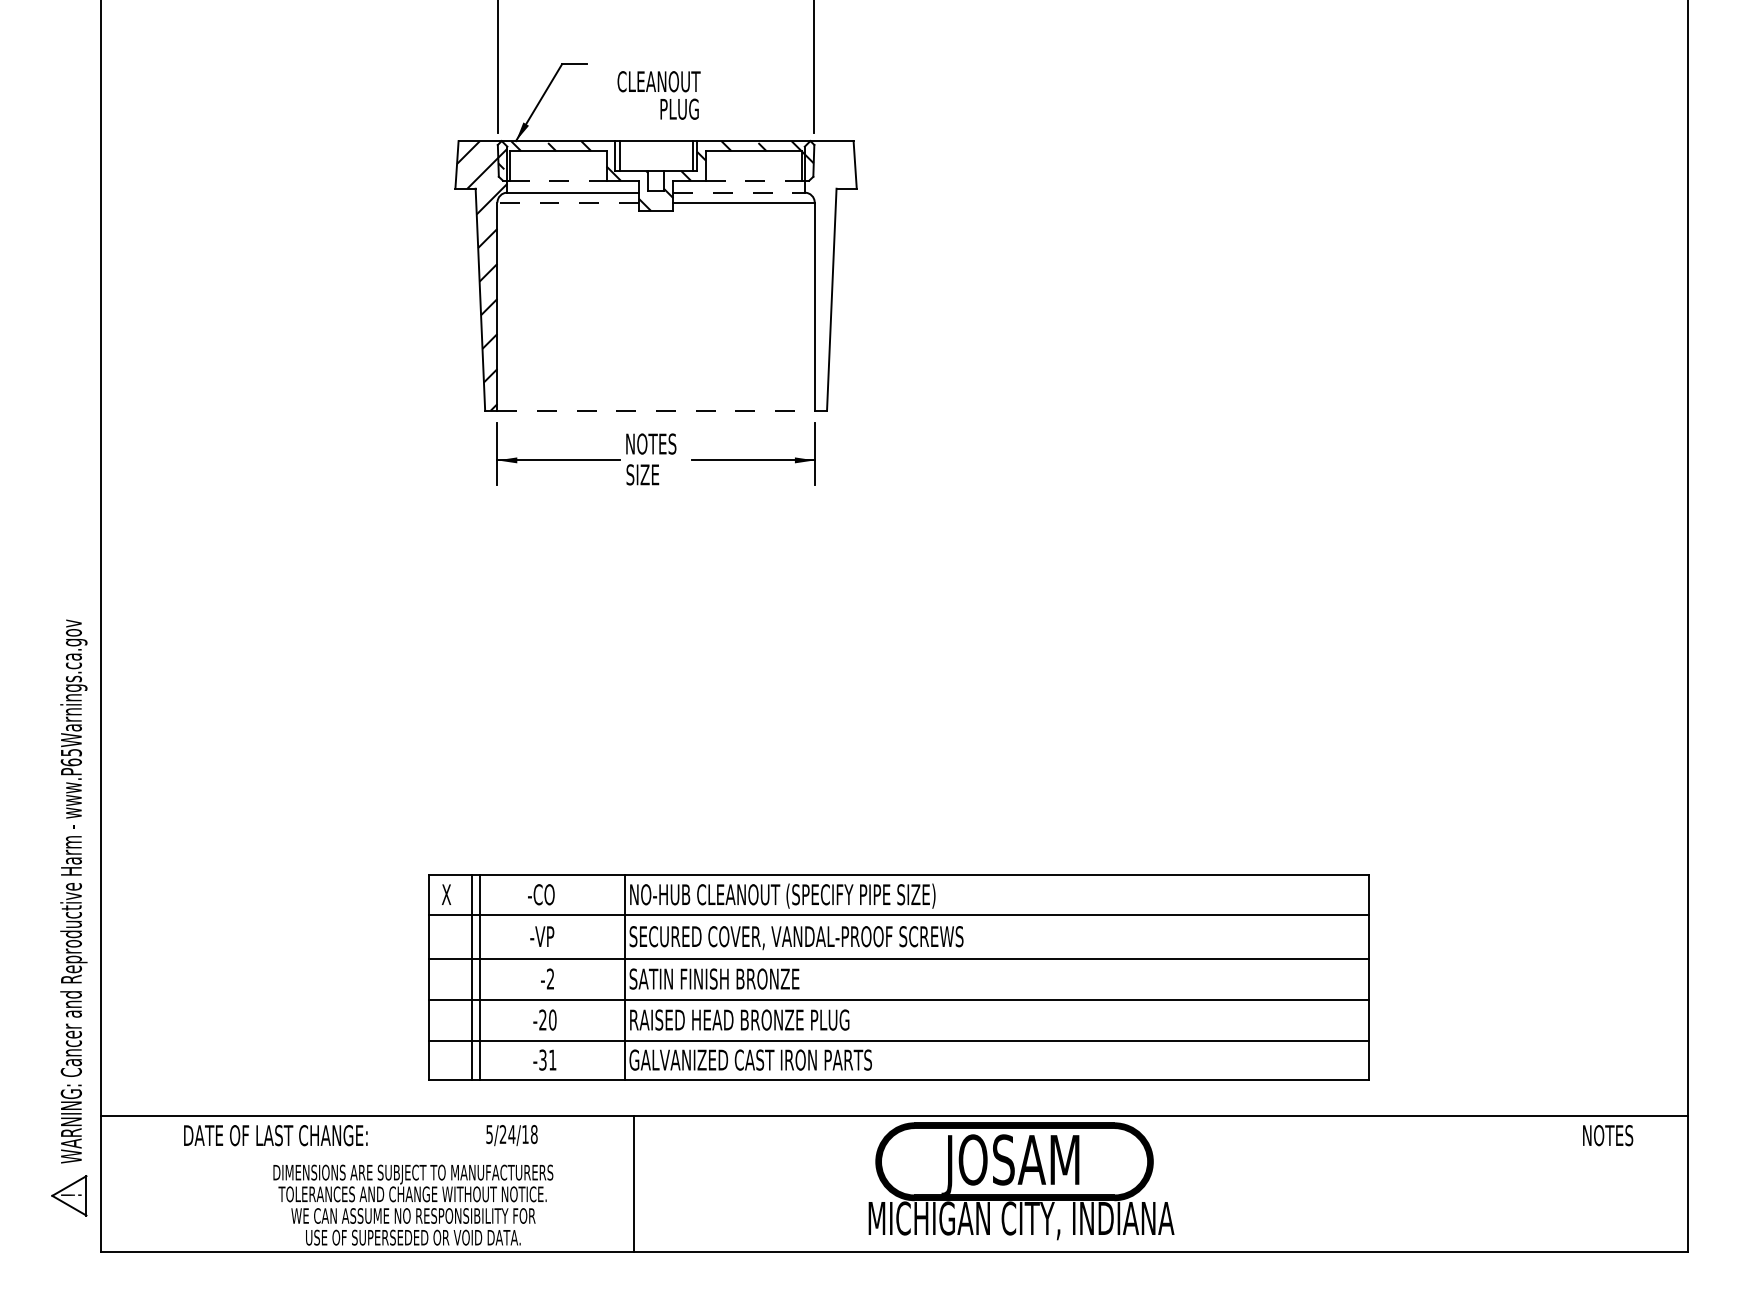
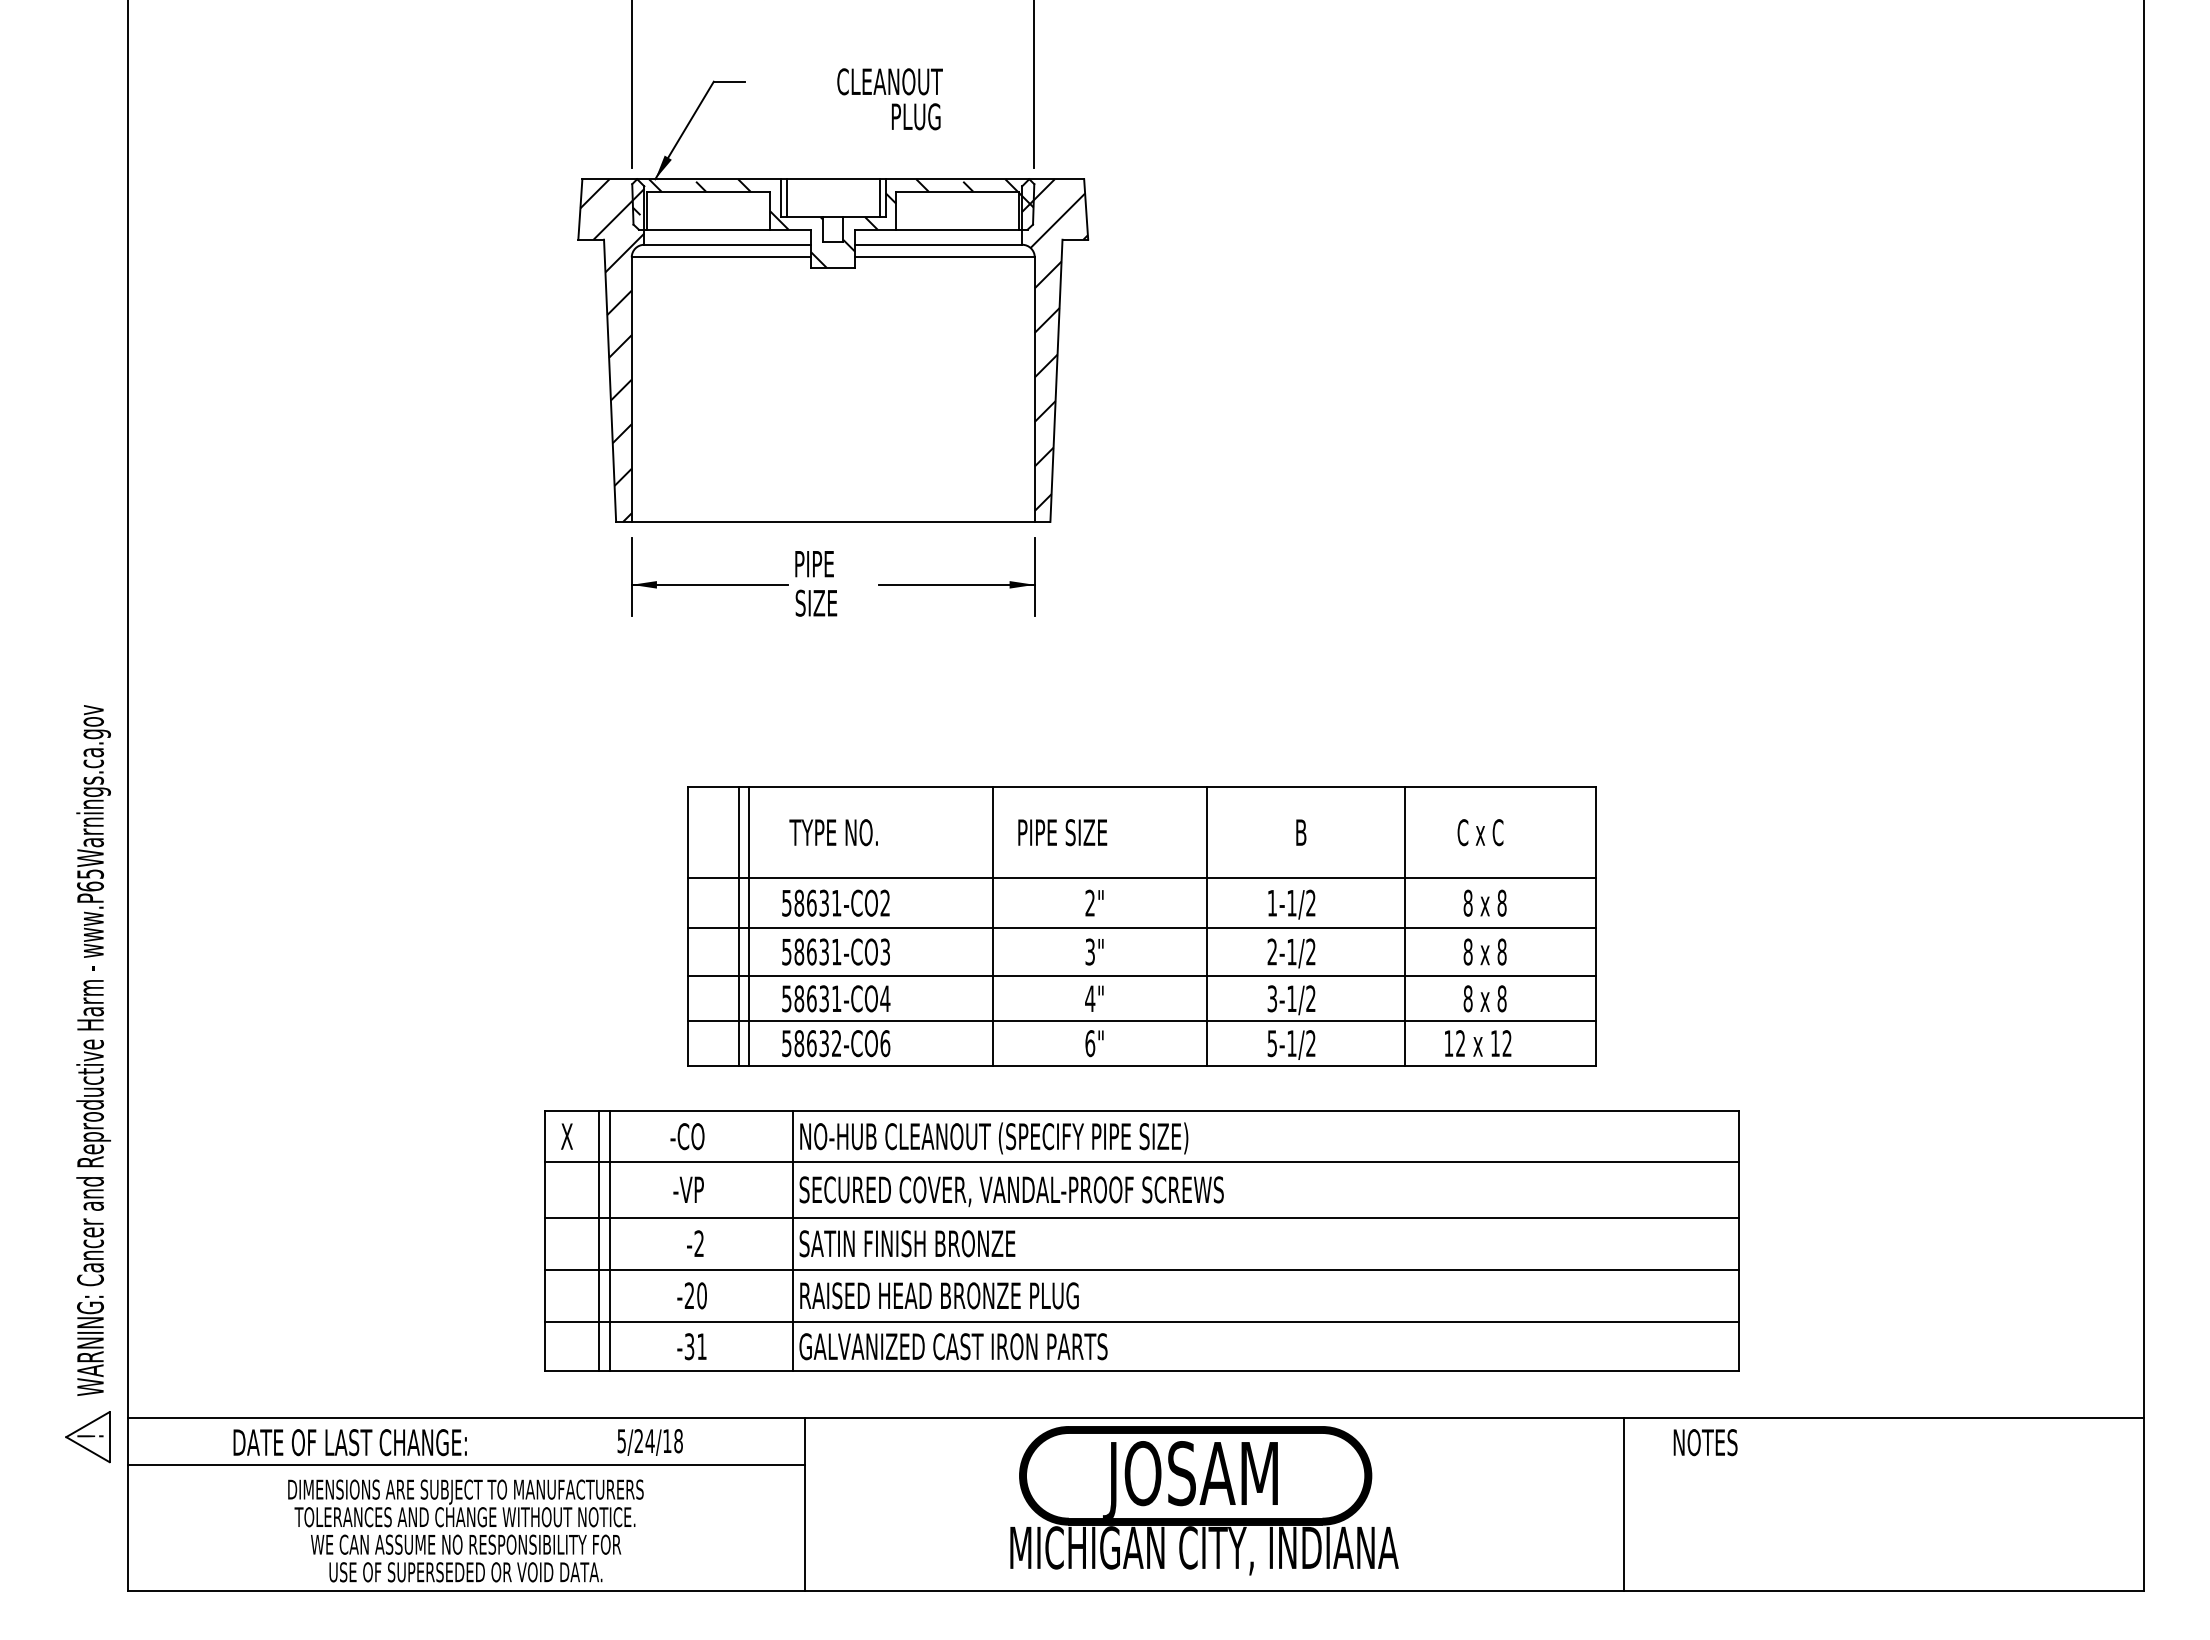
text: (658, 95) -> (889, 99), moved
line: (558, 180) -> (709, 229), dashed -> solid
line: (754, 180) -> (958, 229), dashed -> solid
line: (739, 192) -> (939, 244), dashed -> solid
line: (568, 202) -> (721, 257), dashed -> solid
hatch: (830, 271) -> (1054, 345), added
line: (656, 410) -> (833, 521), dashed -> solid
text: (652, 443) -> (828, 563), NOTES -> PIPE
part: (898, 729) -> (1141, 926), added
part: (69, 918) -> (87, 1084), moved
text: (1608, 1135) -> (1705, 1442), moved
line: (367, 1153) -> (466, 1465), added
part: (1021, 1181) -> (1204, 1500), moved
line: (1278, 1184) -> (1624, 1504), added
text: (413, 1204) -> (465, 1530), moved

